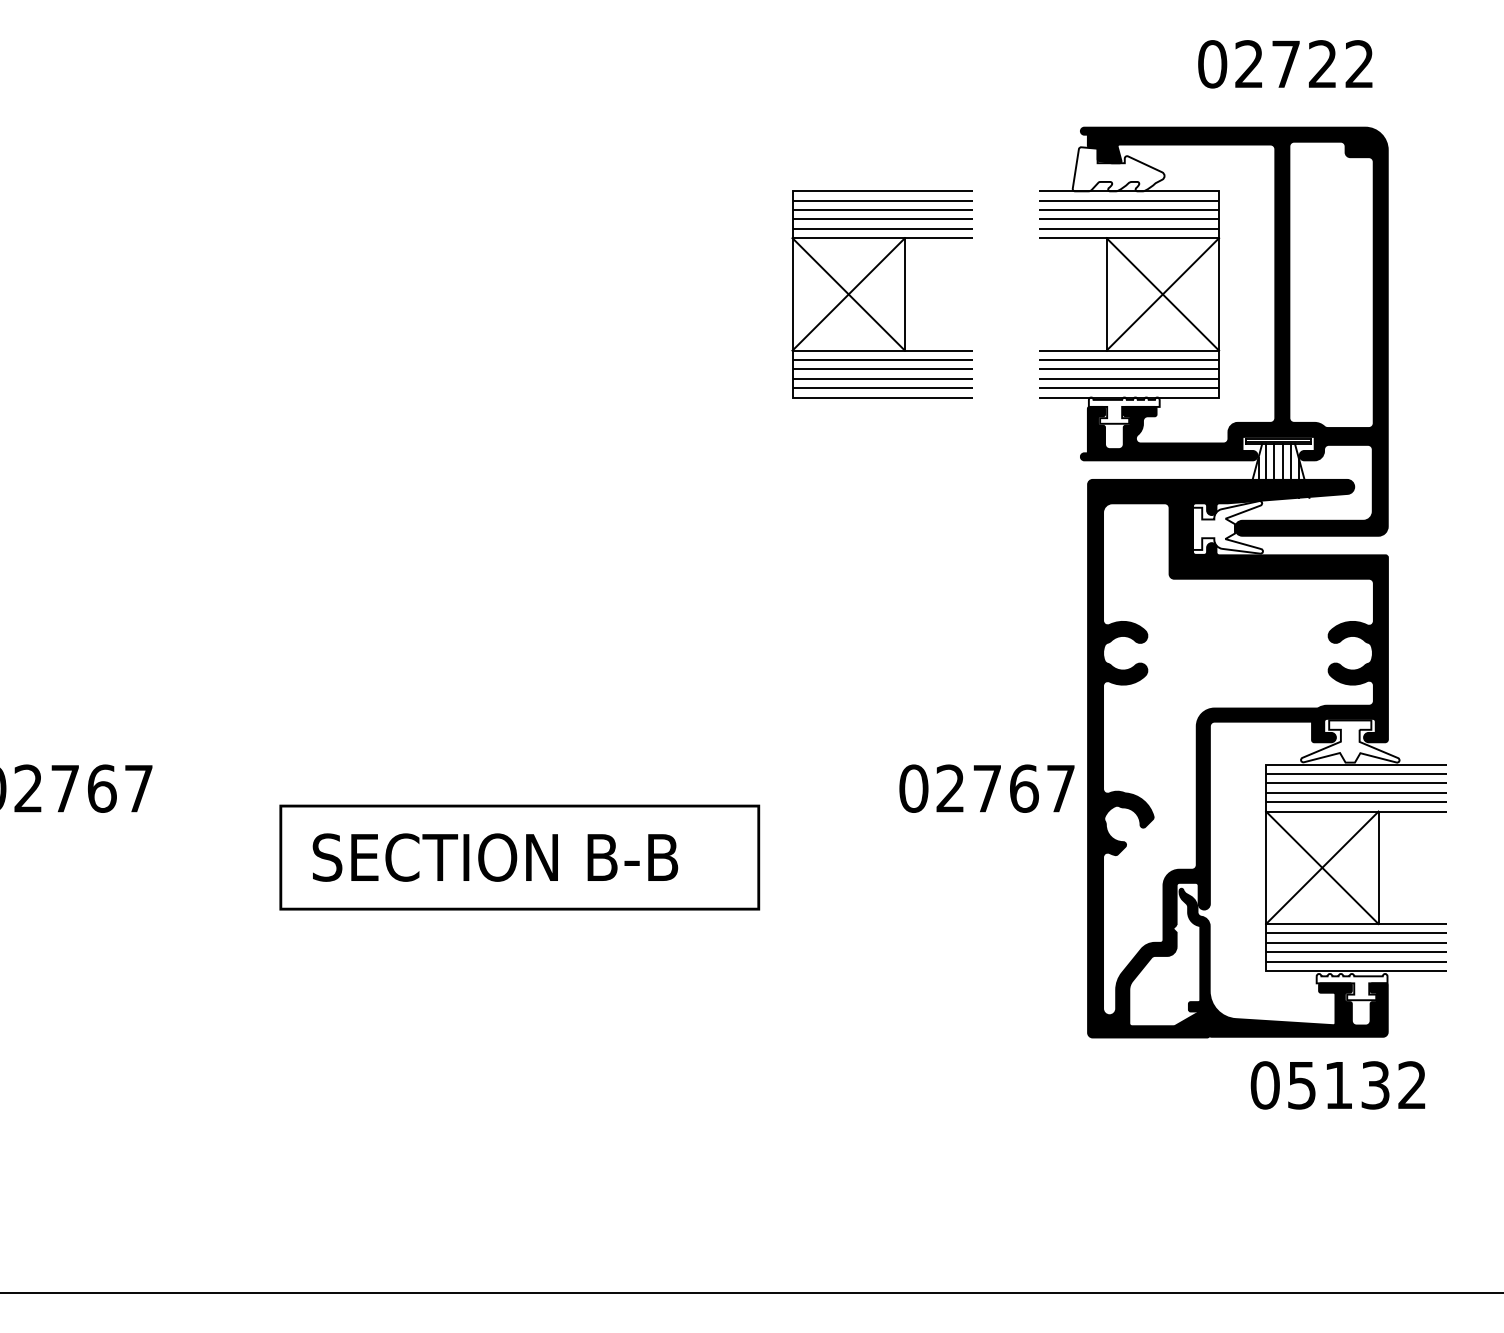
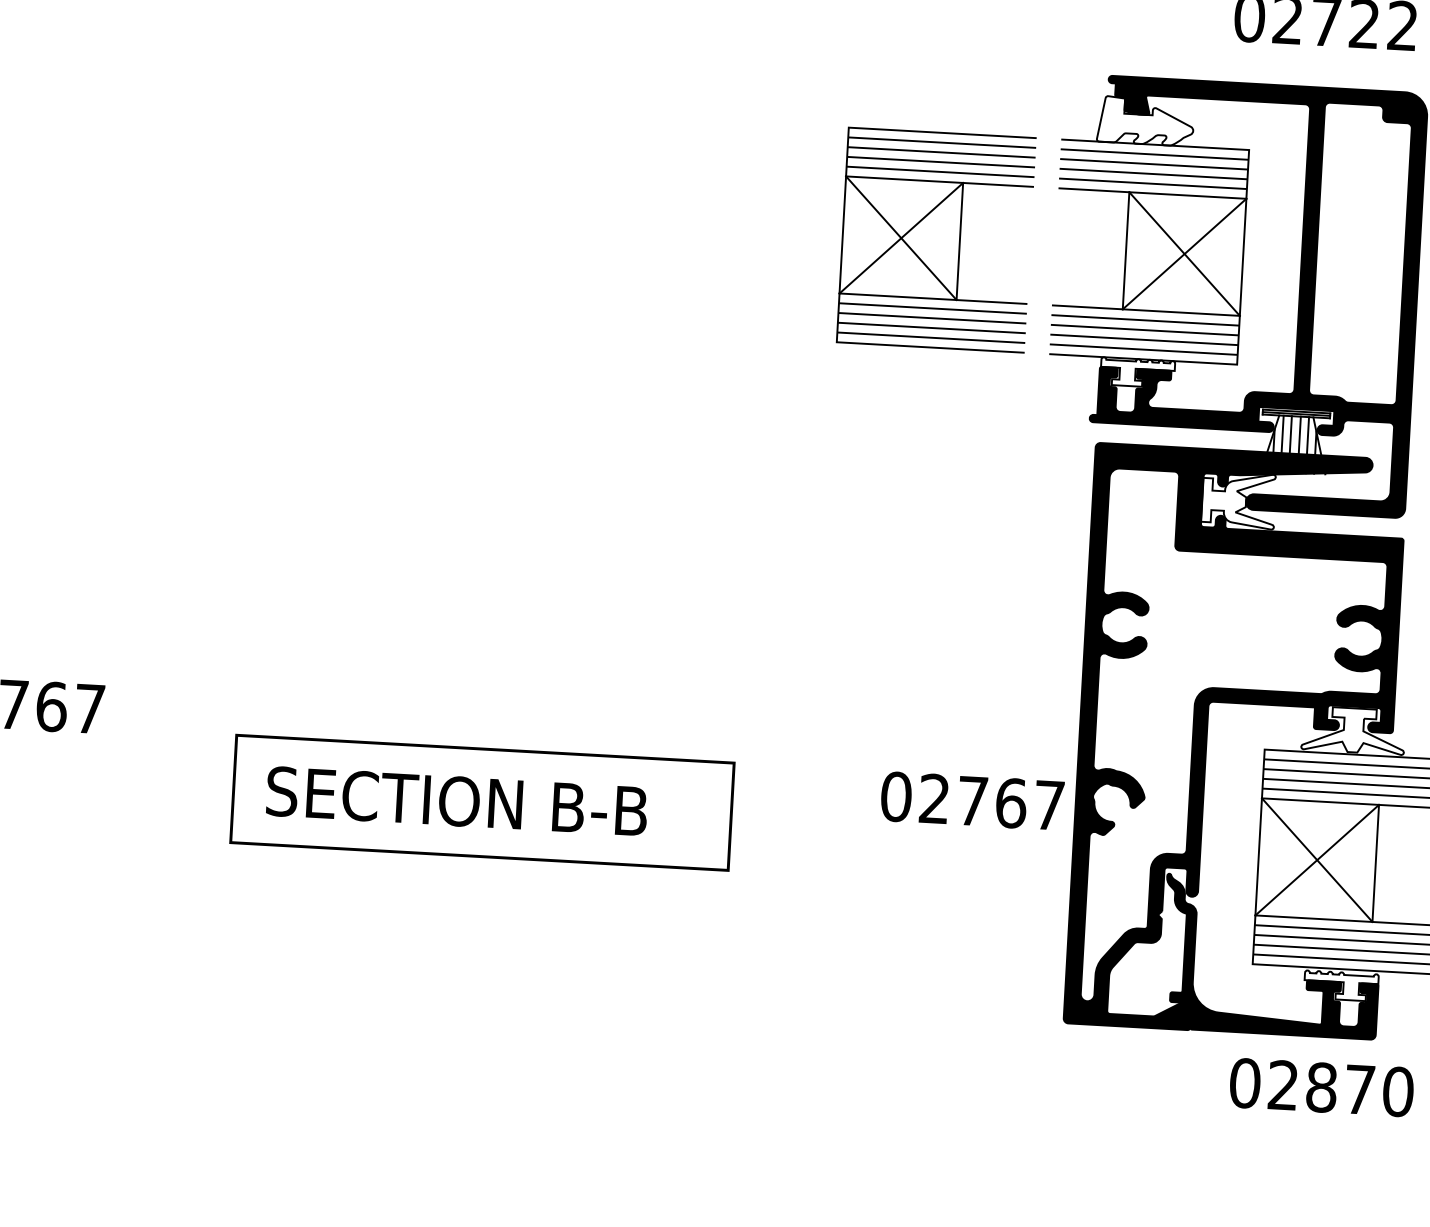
part: (881, 294) -> (935, 240), moved
text: (986, 788) -> (971, 800), moved
text: (1357, 1085) -> (1341, 1088), 05132 -> 02870

